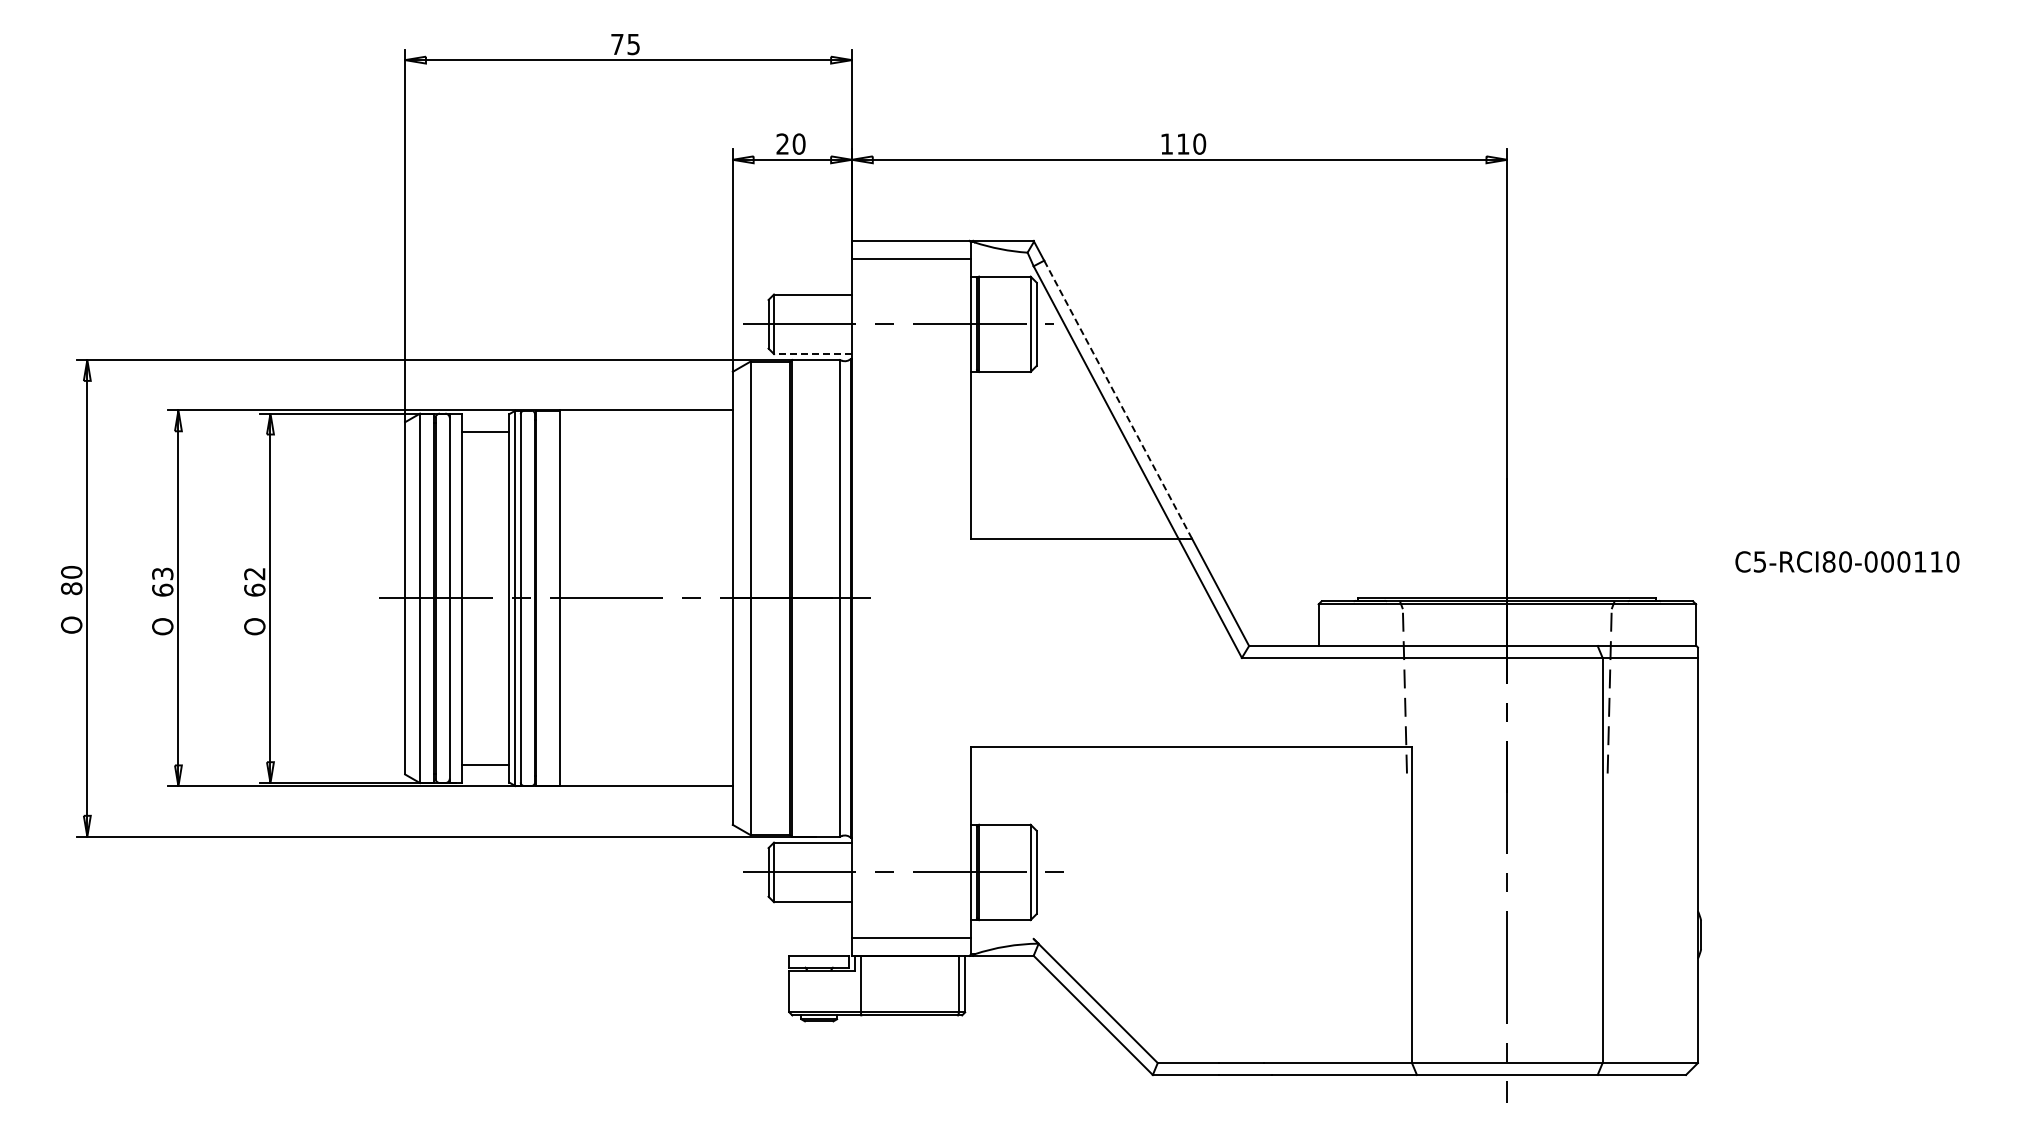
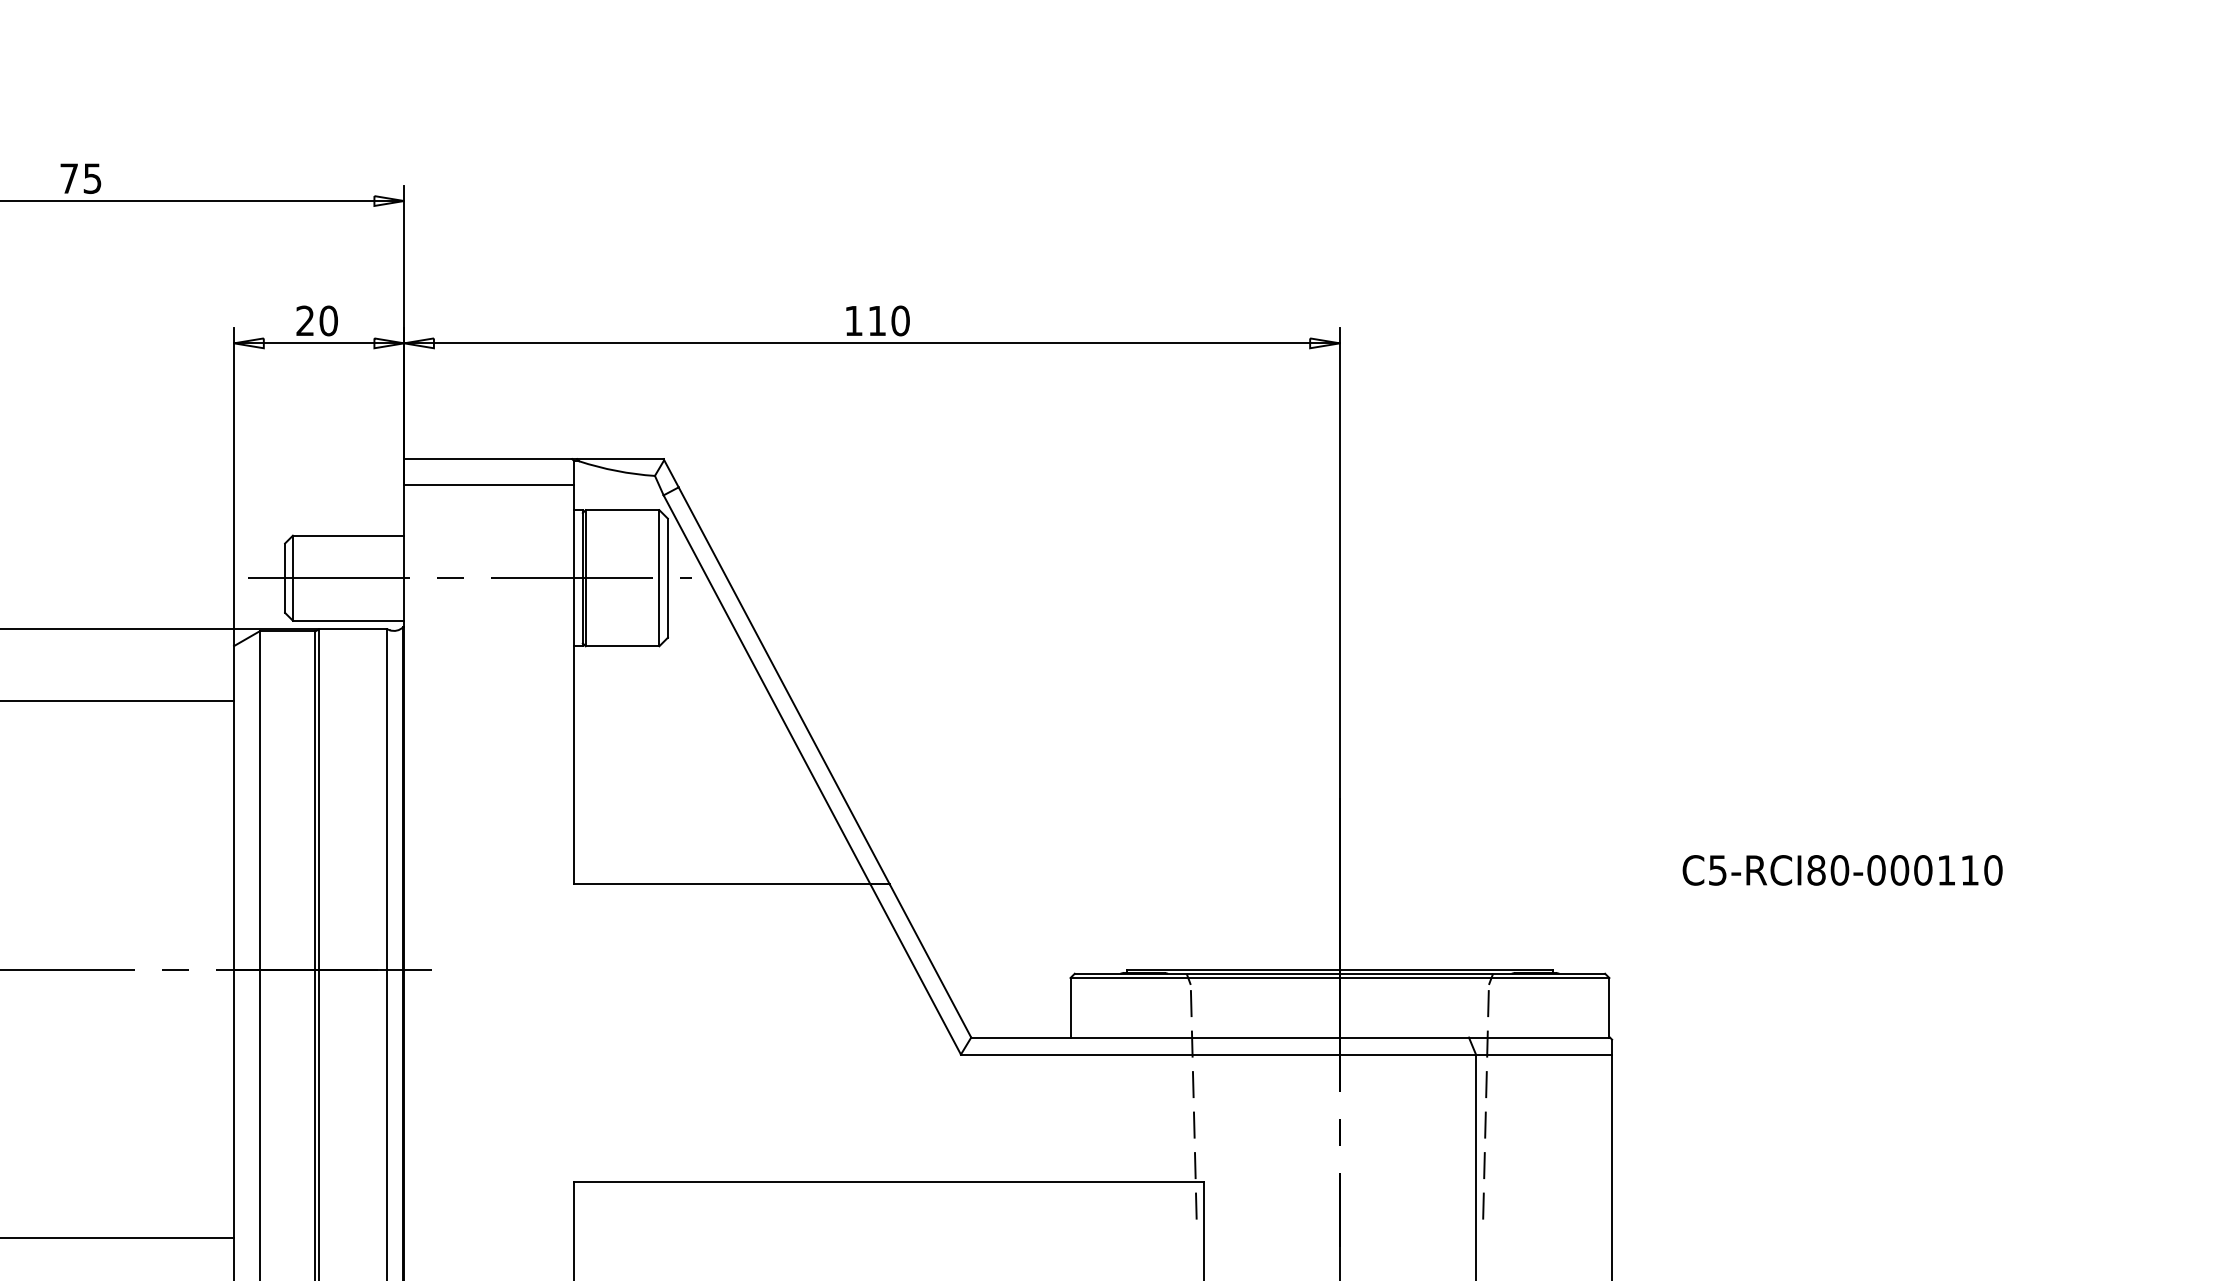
line: (813, 354) -> (349, 621), dashed -> solid
line: (1117, 399) -> (783, 685), dashed -> solid
text: (1847, 561) -> (1842, 869), moved

